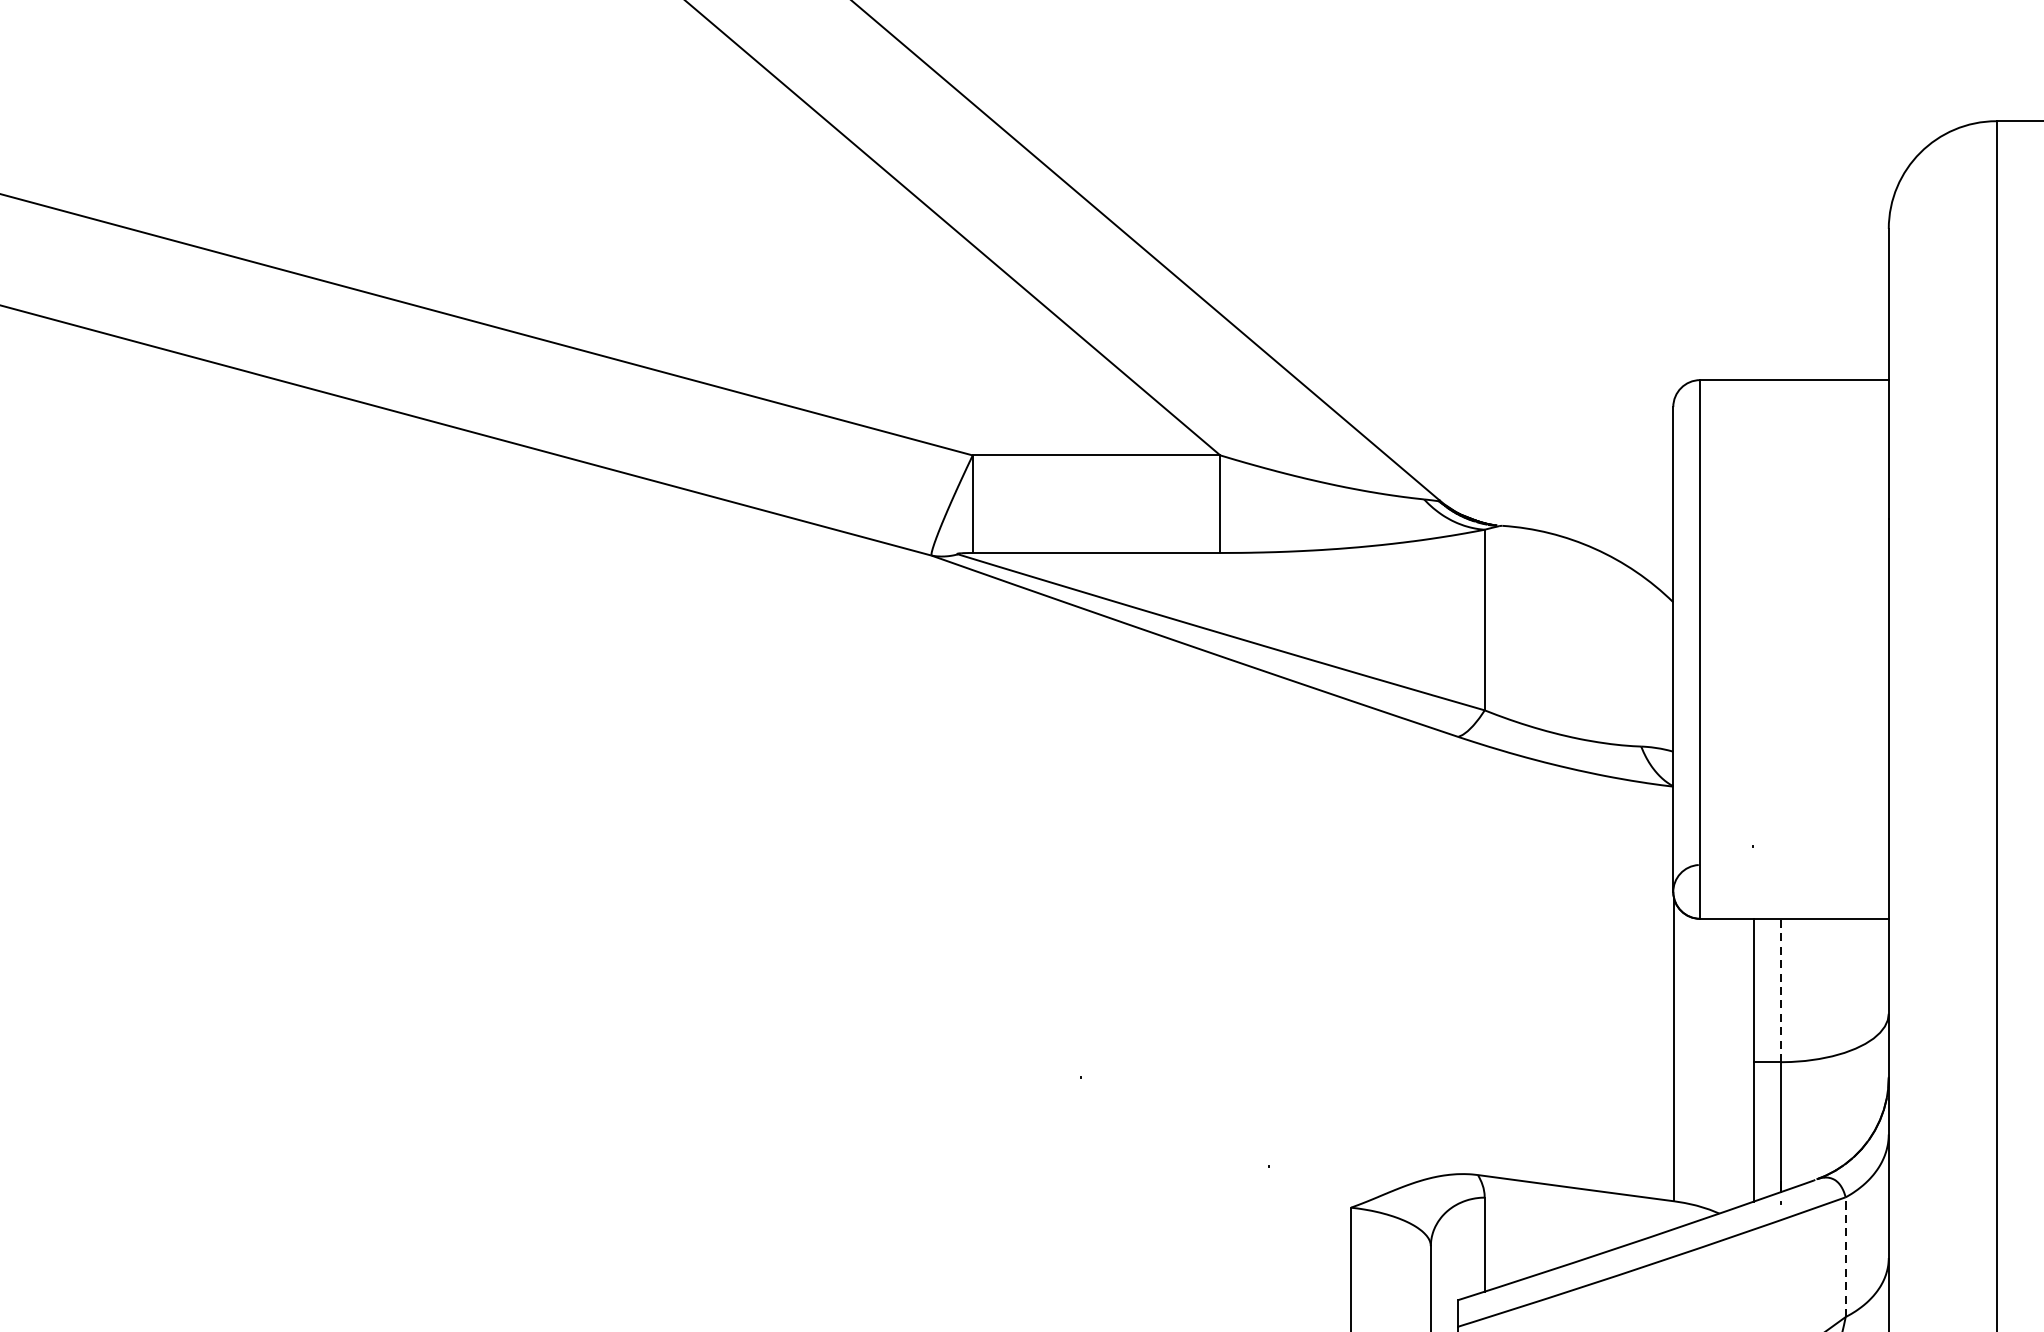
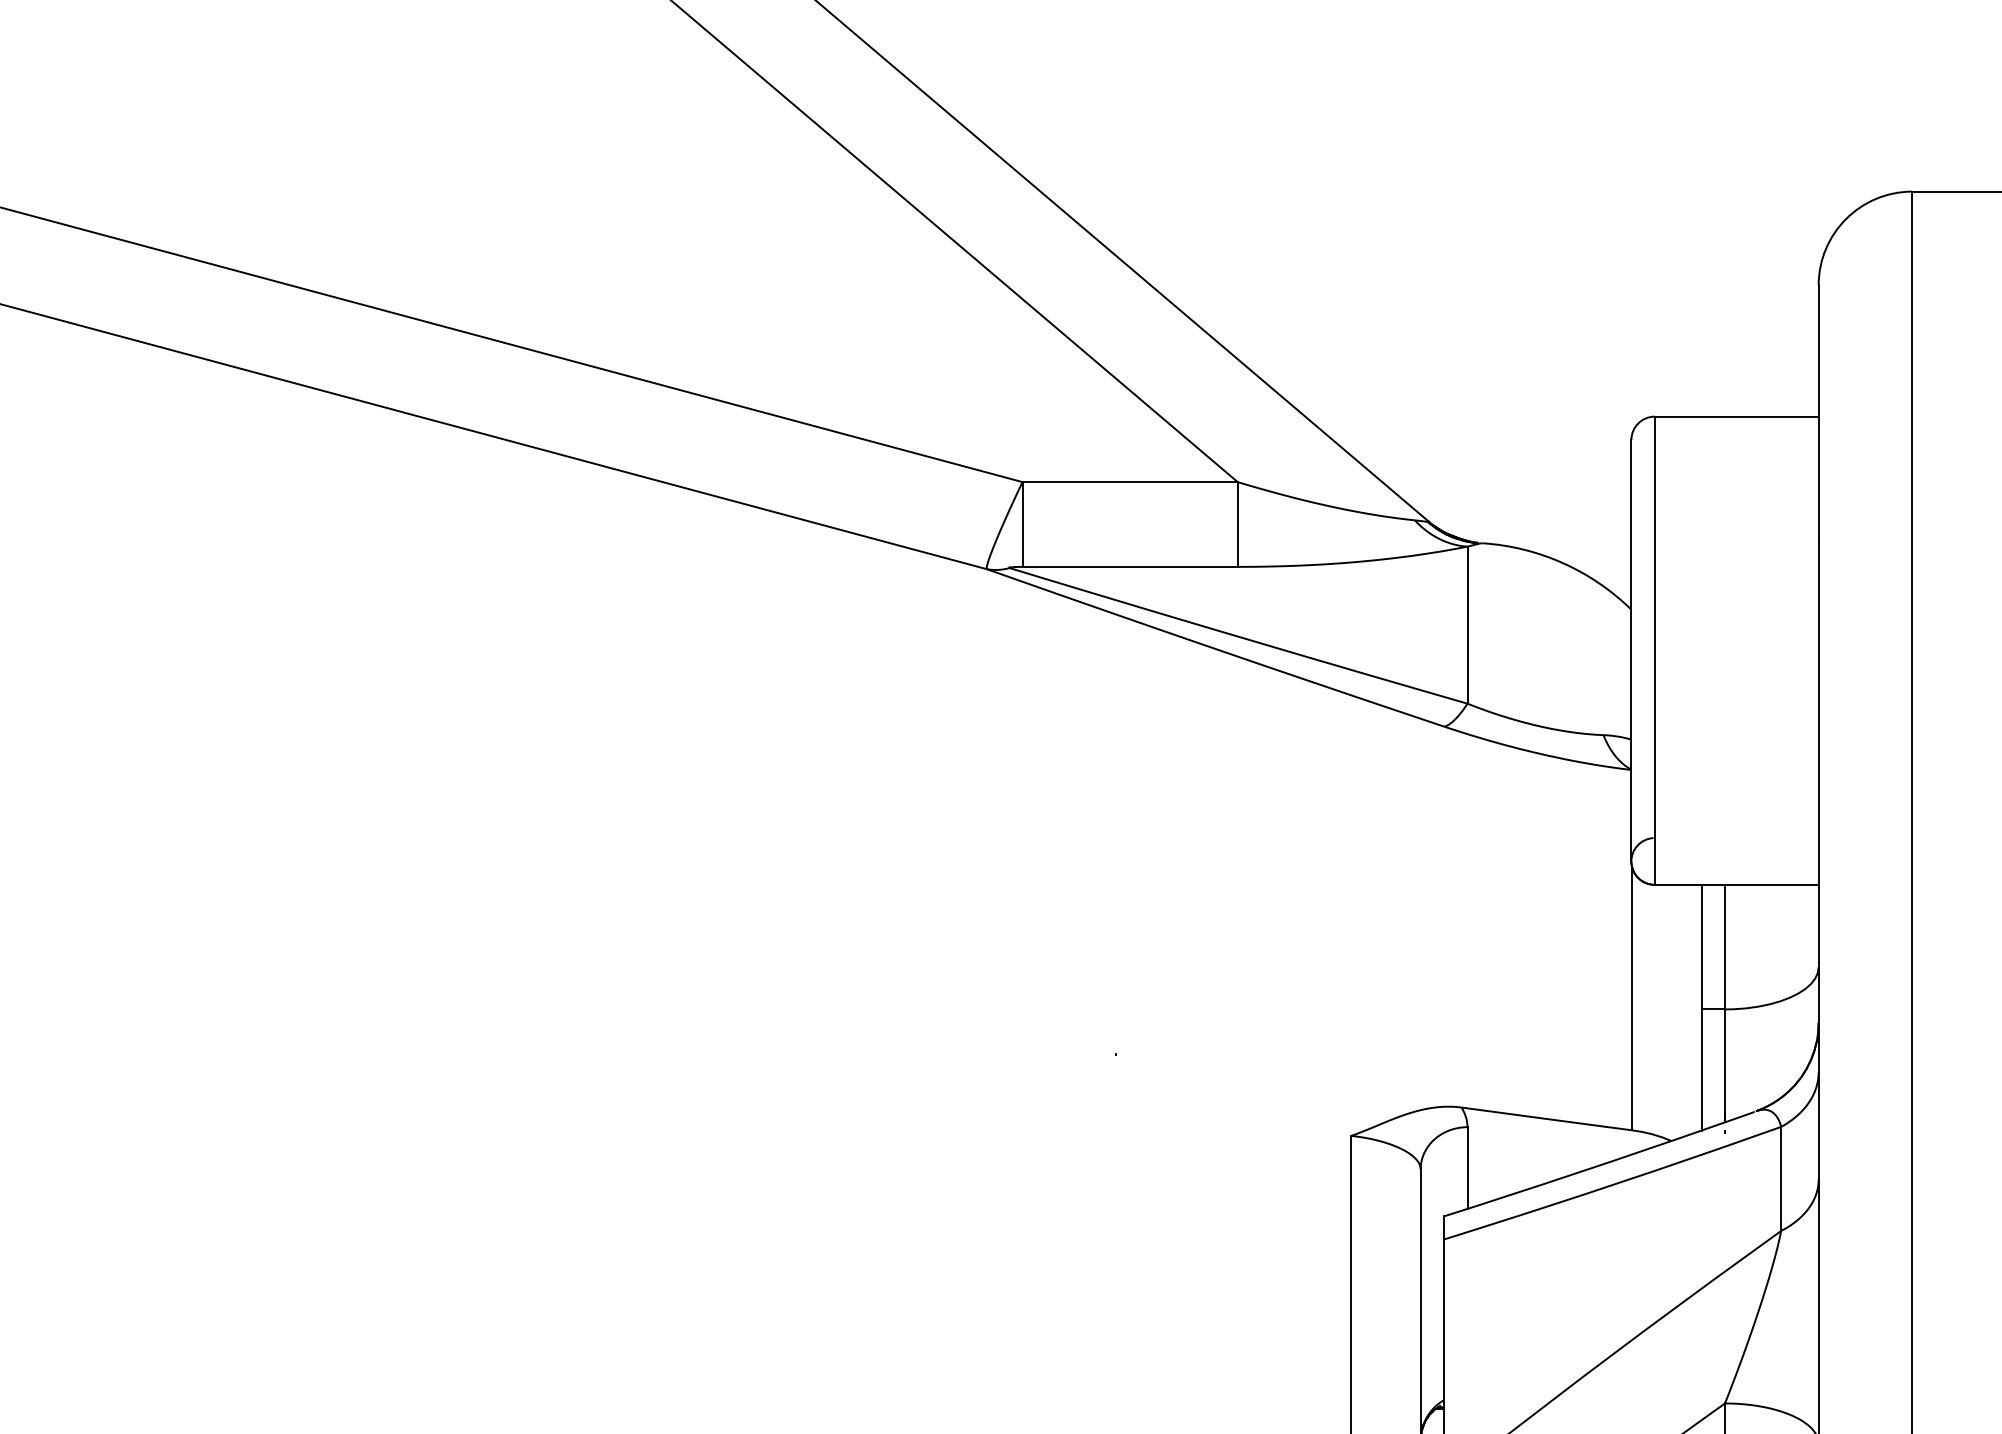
line: (1781, 989) -> (1725, 946), dashed -> solid
line: (1846, 1256) -> (1781, 1178), dashed -> solid

